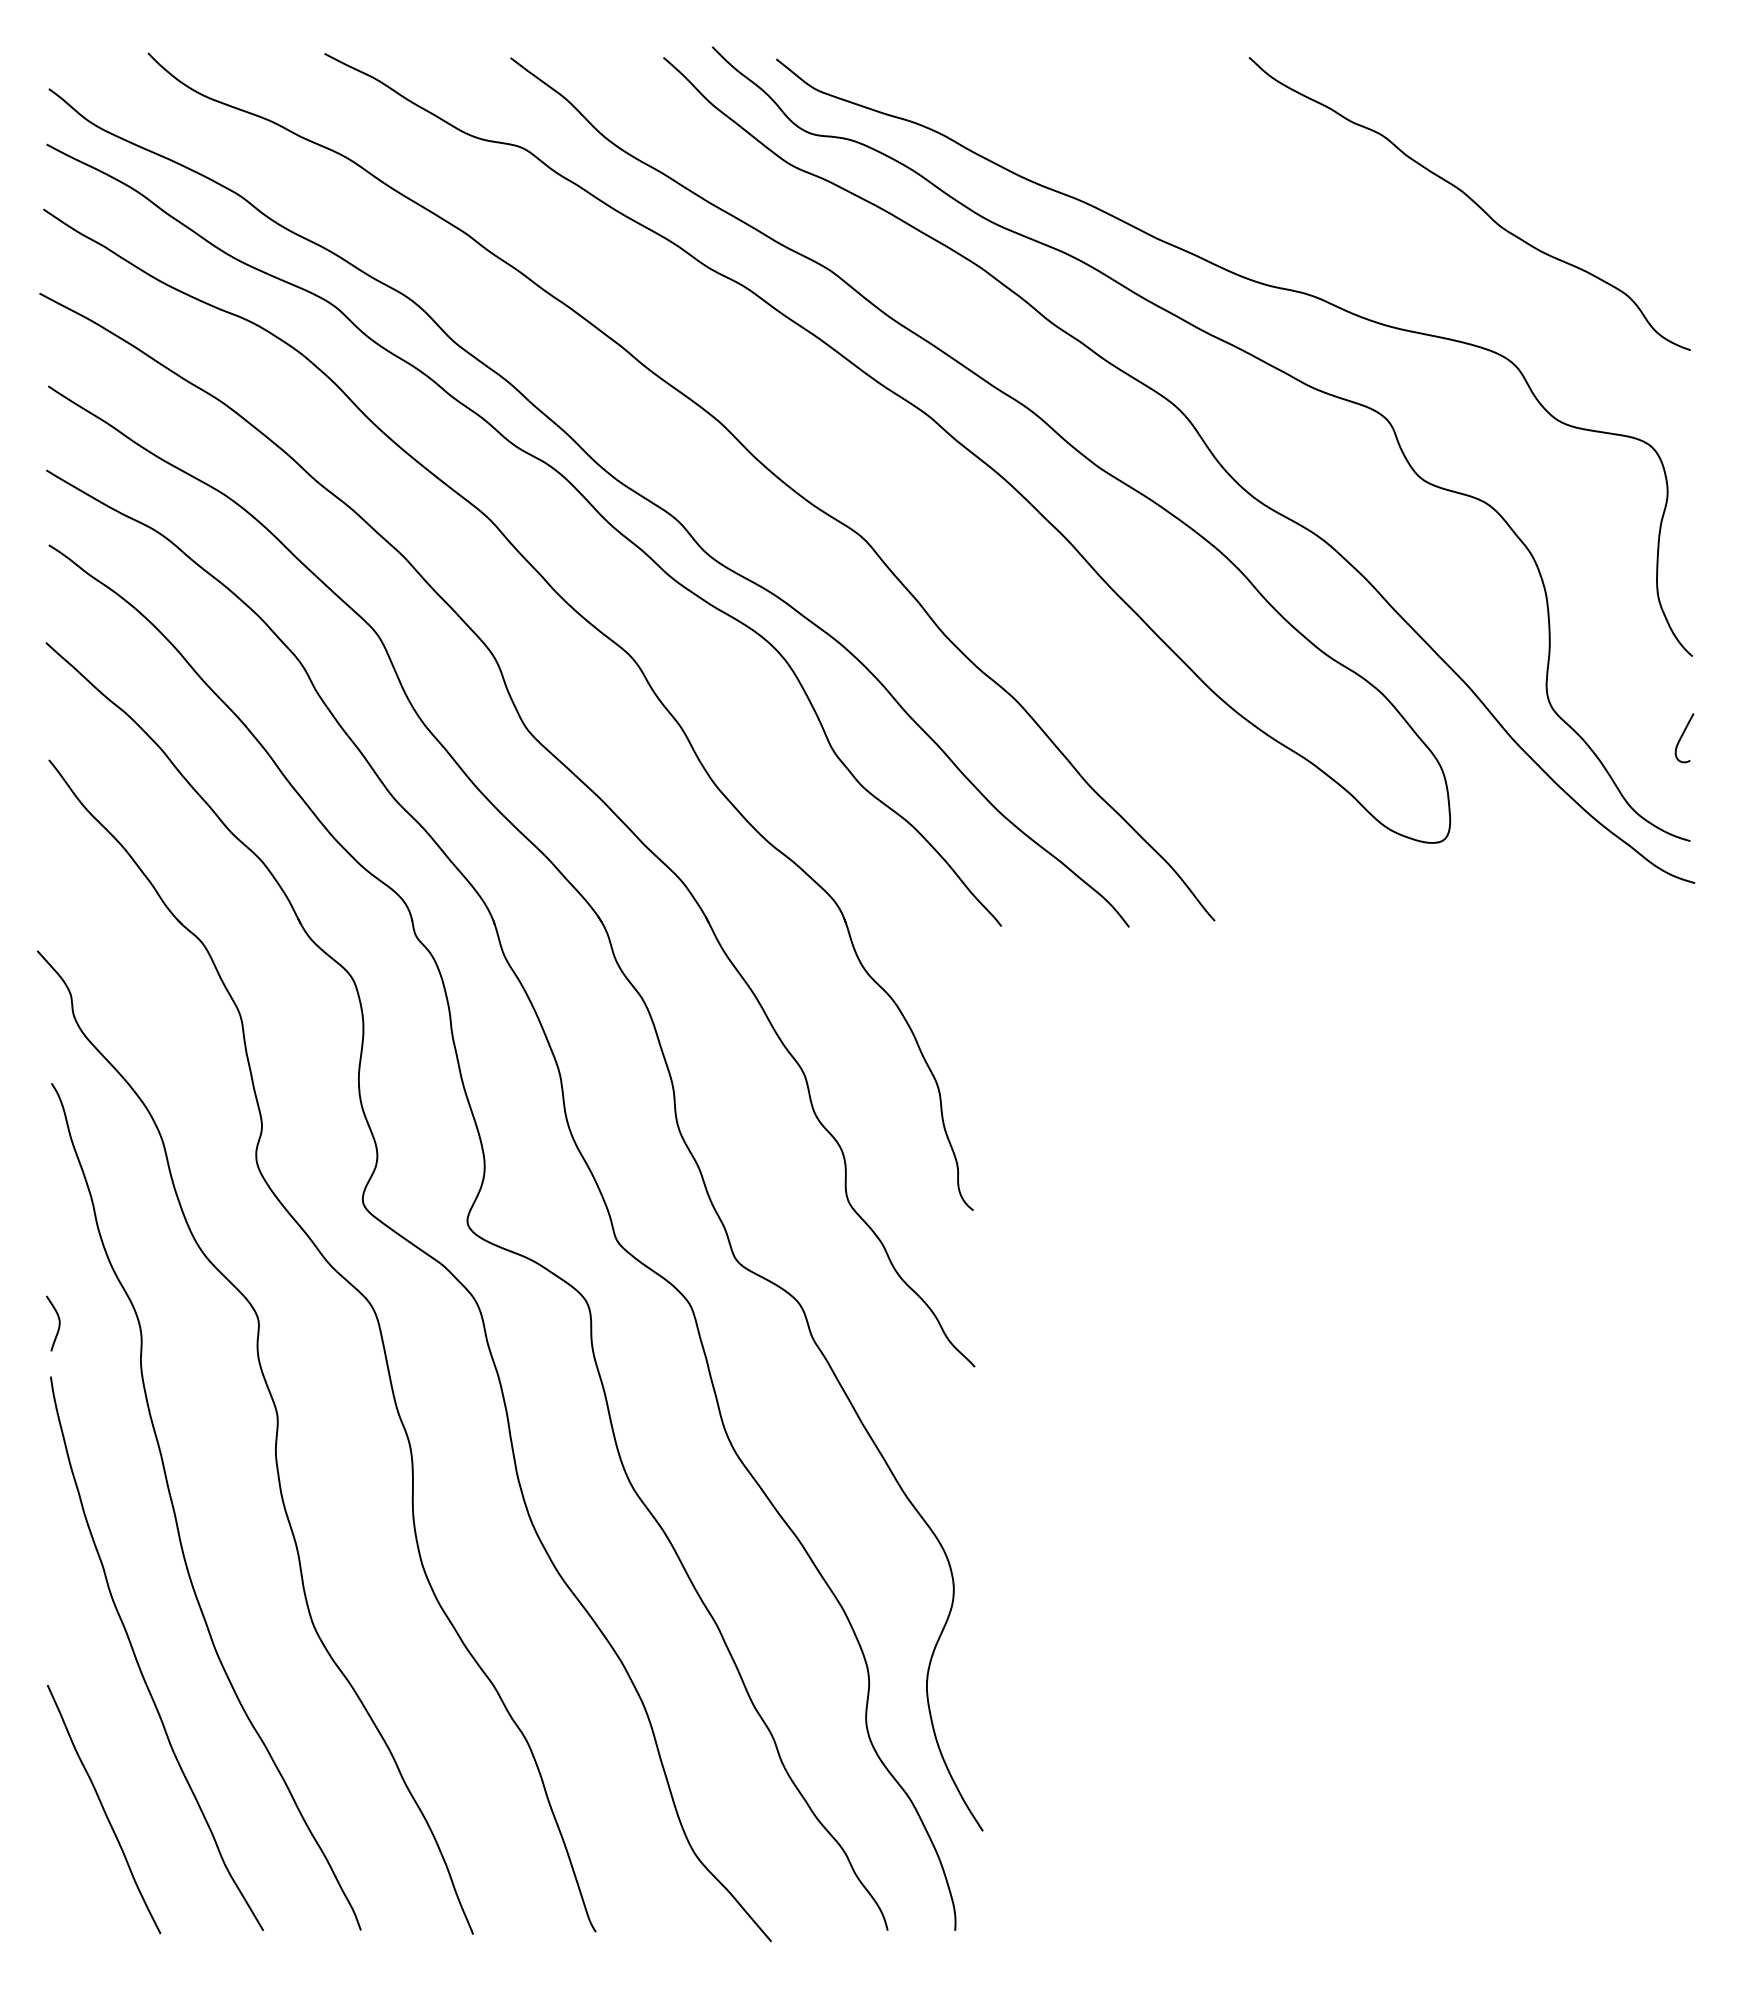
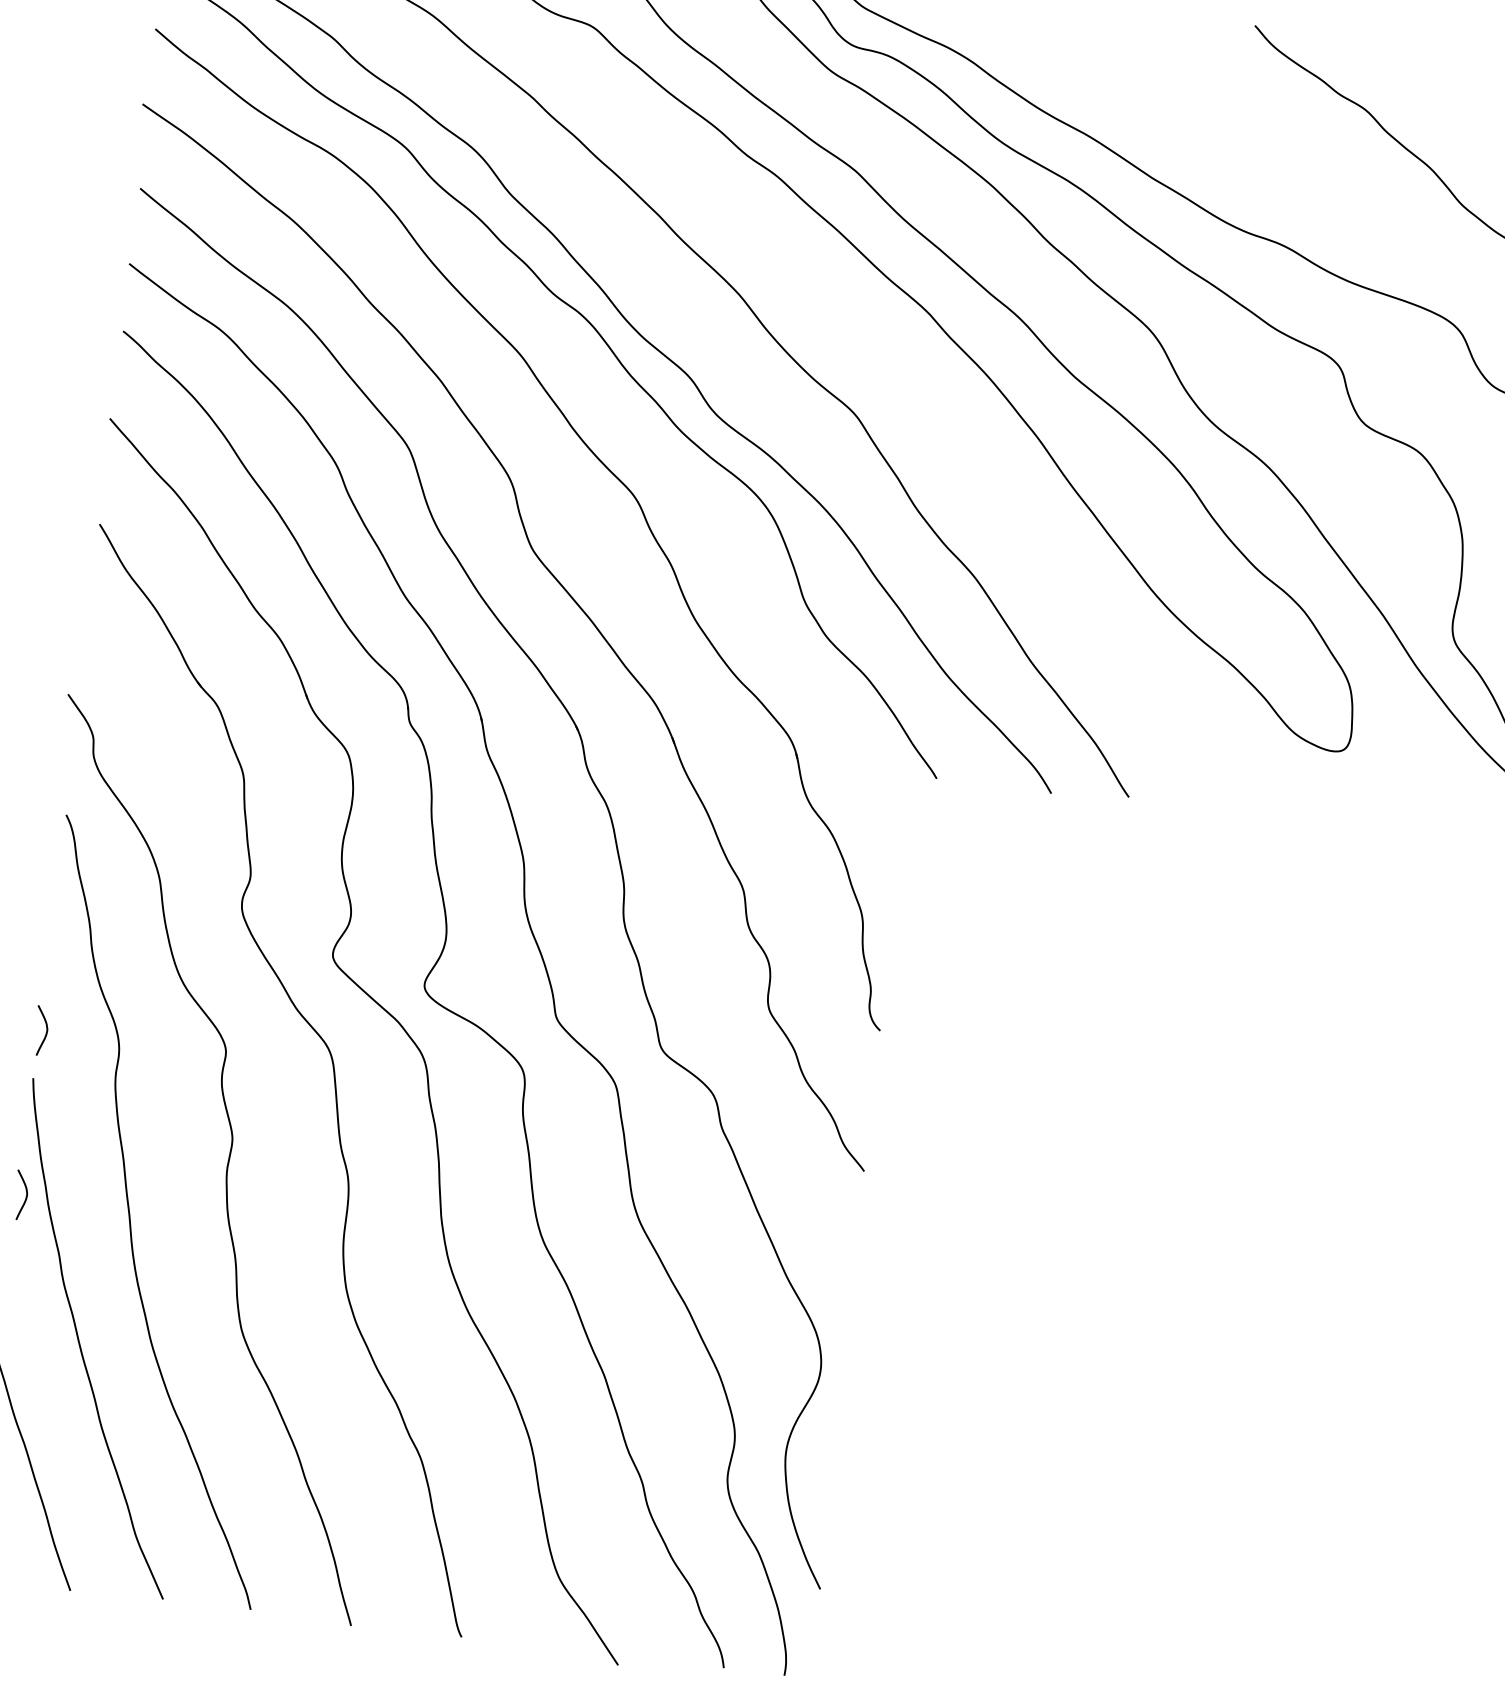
curve: (58, 1506) -> (25, 1195), added

